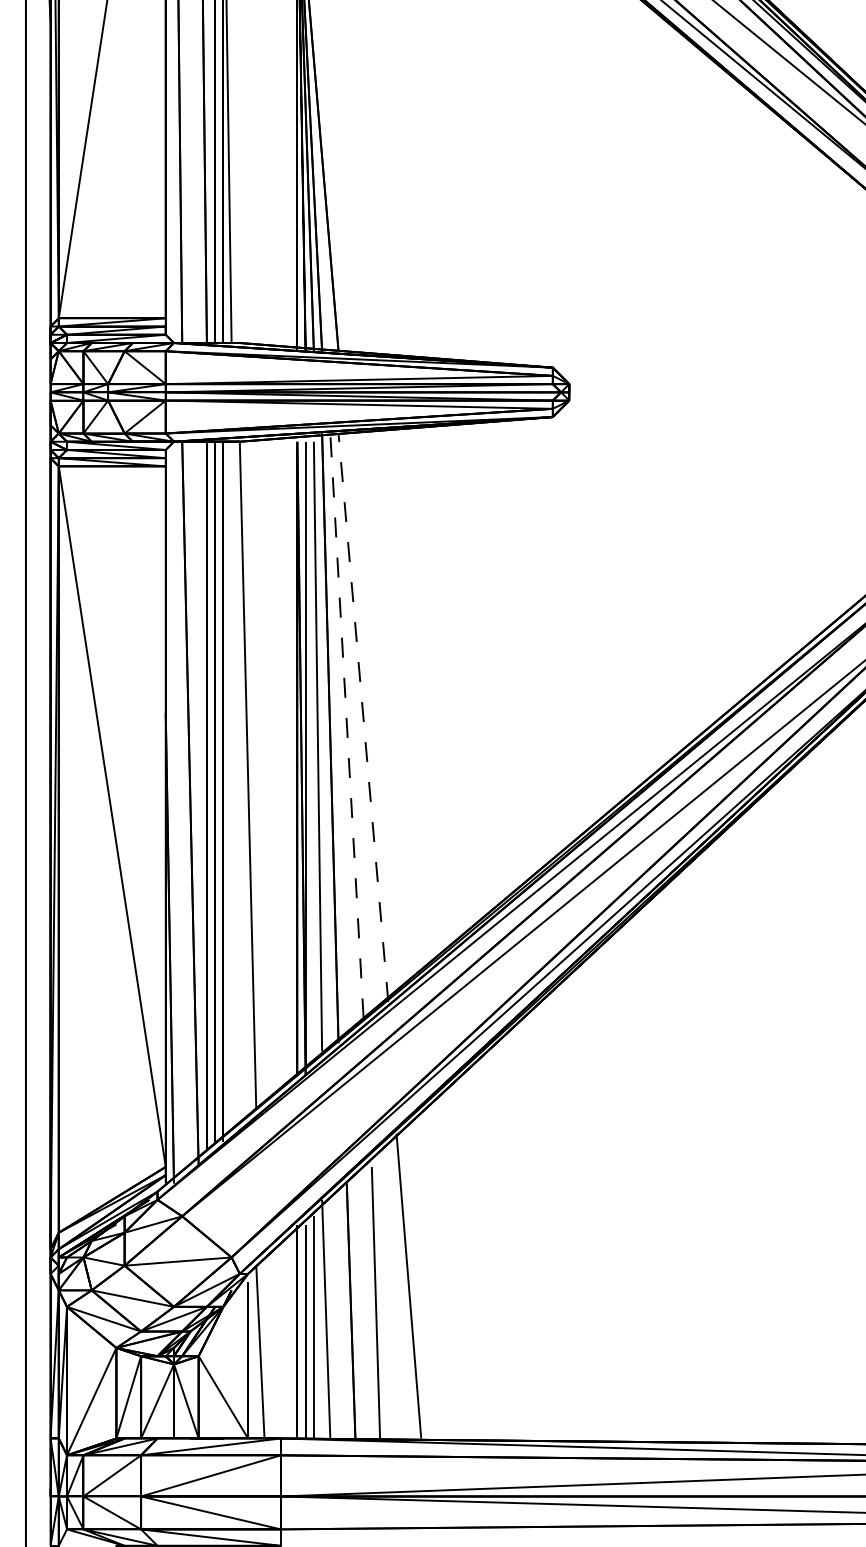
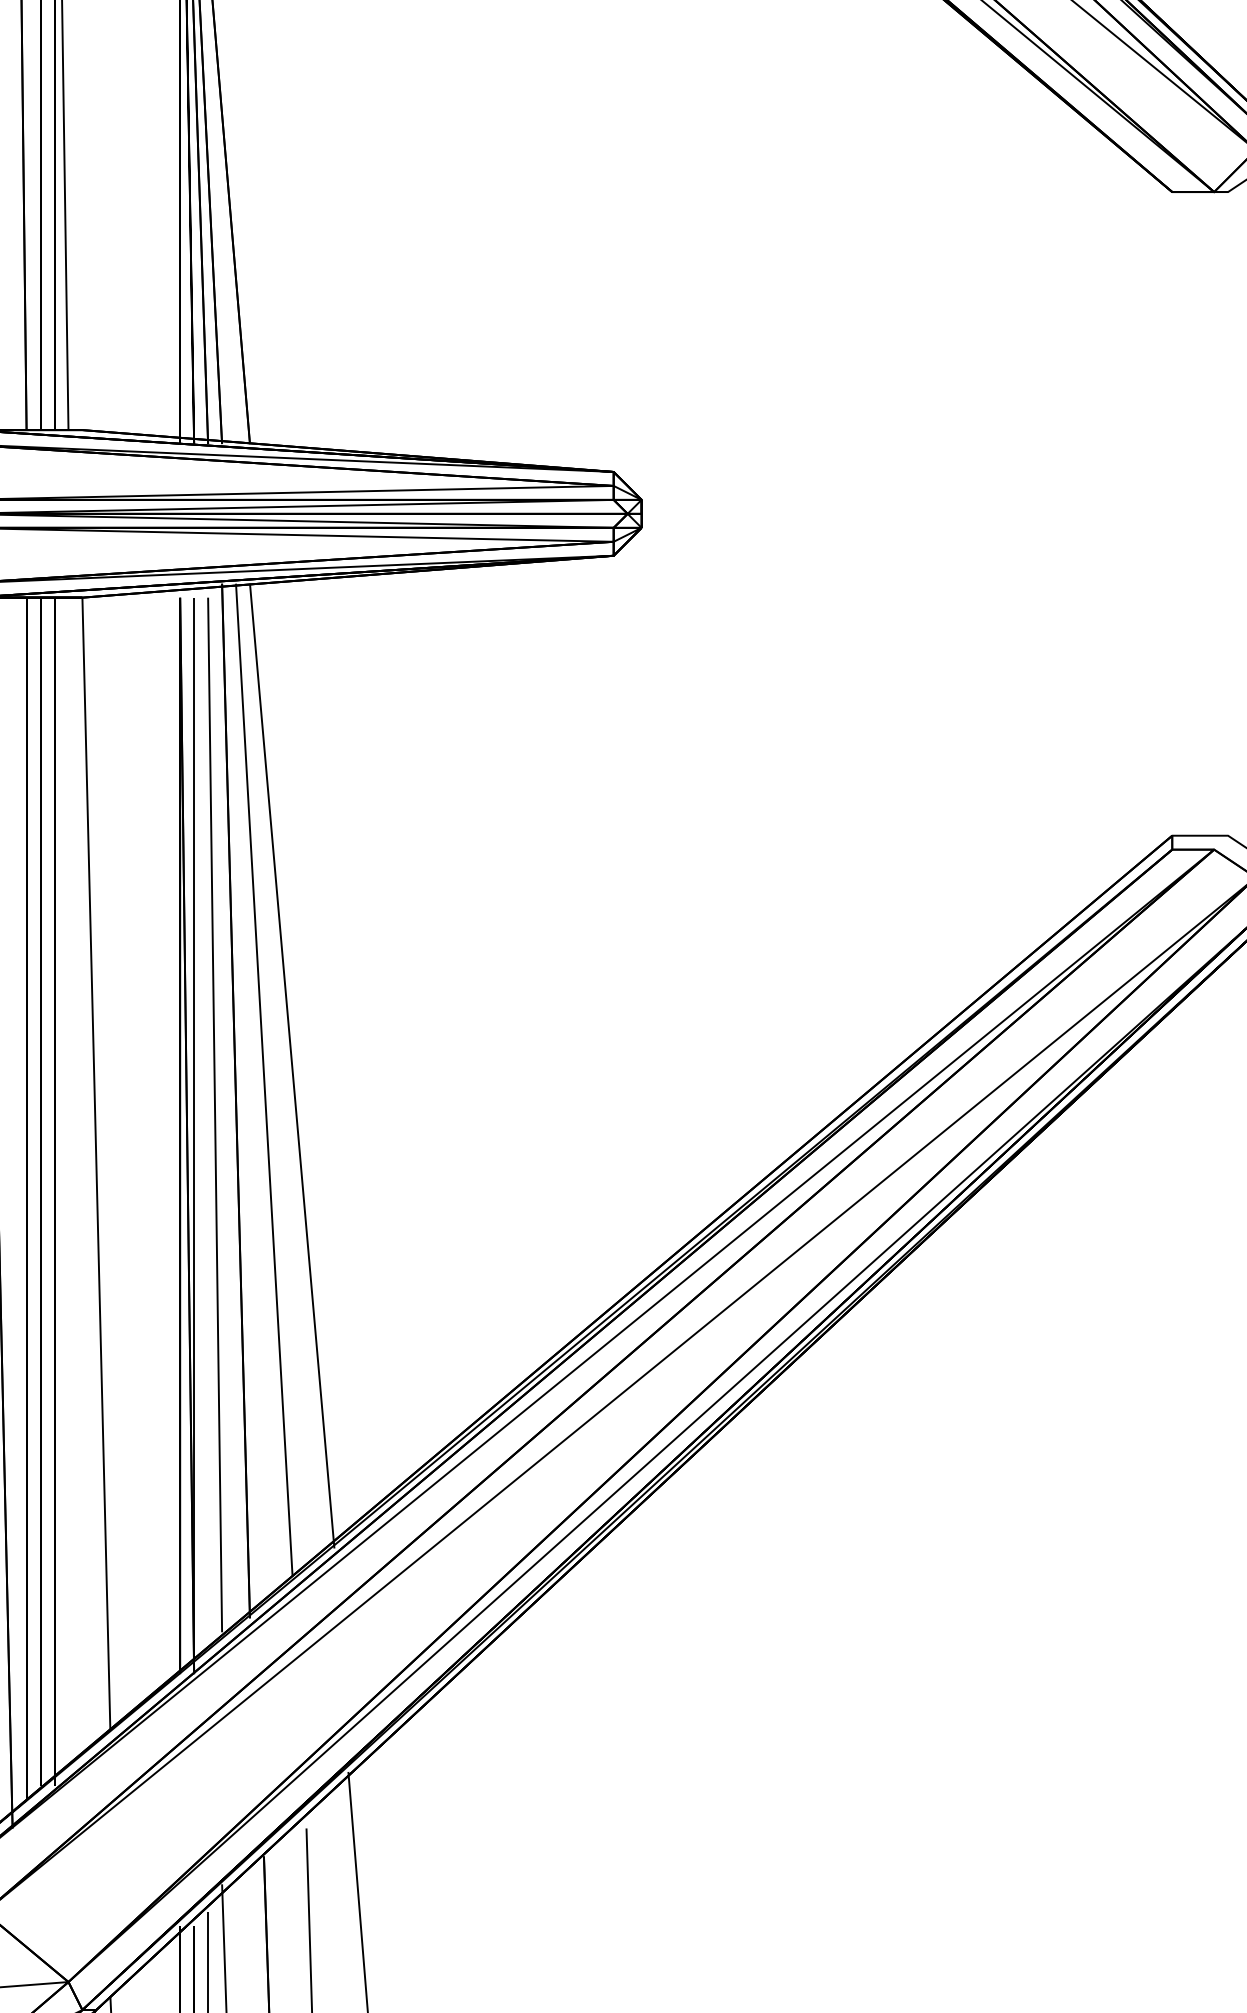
line: (363, 717) -> (292, 1065), dashed -> solid
line: (346, 725) -> (263, 1079), dashed -> solid

